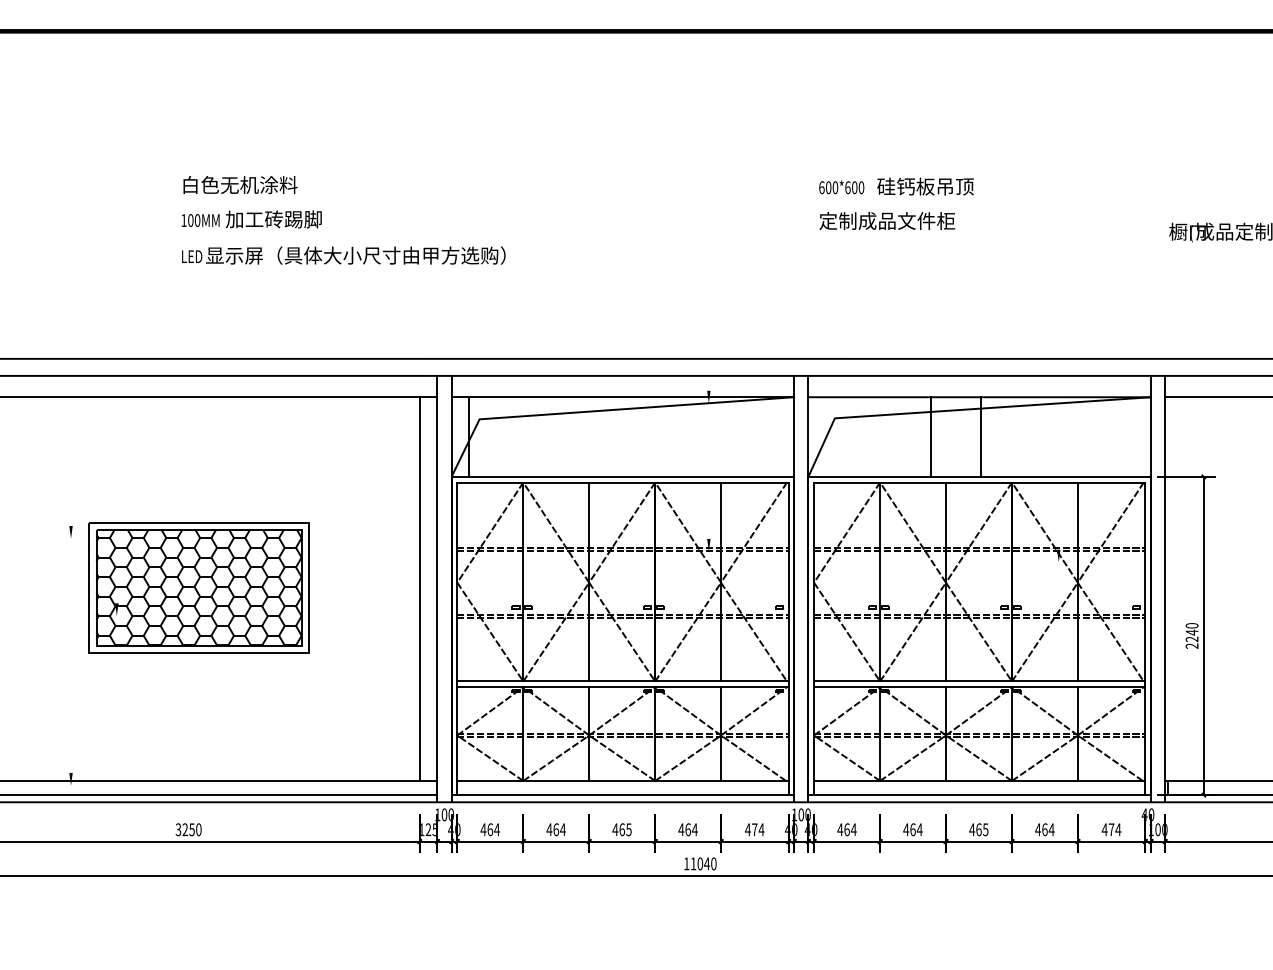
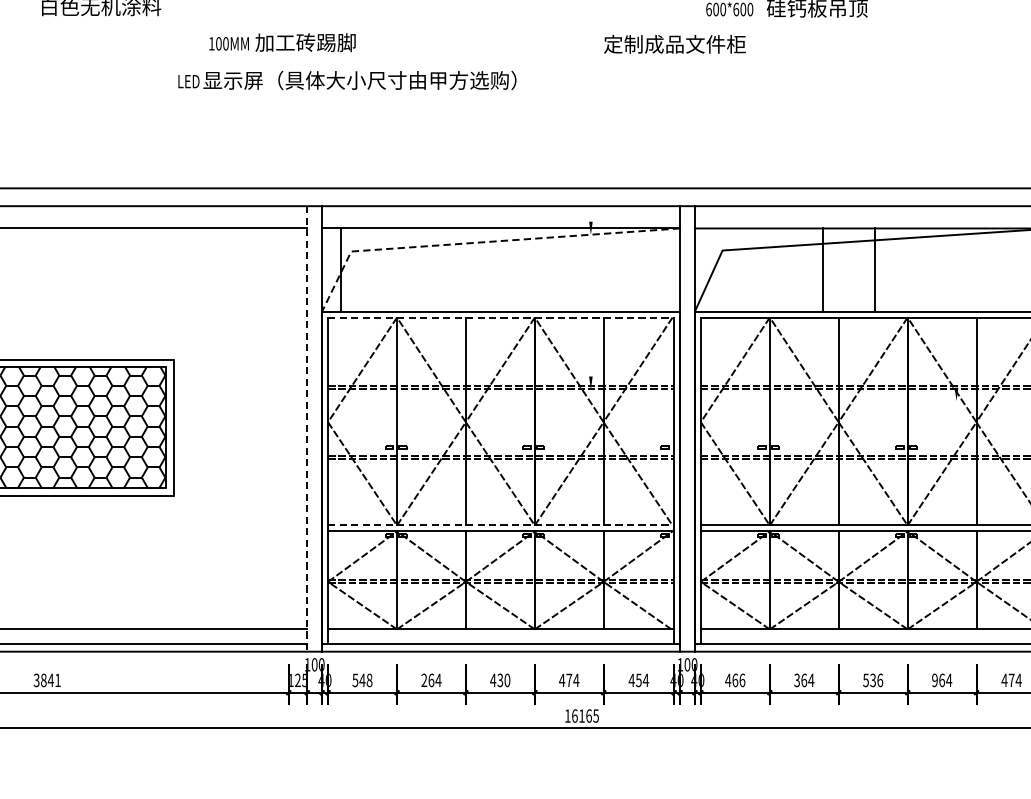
text: (251, 219) -> (282, 42), moved
text: (887, 220) -> (675, 43), moved
text: (343, 255) -> (347, 80), moved
line: (604, 410) -> (481, 242), solid -> dashed
line: (622, 482) -> (500, 317), solid -> dashed
line: (419, 588) -> (288, 428), removed
line: (437, 589) -> (307, 429), solid -> dashed
line: (622, 681) -> (500, 525), solid -> dashed
text: (191, 829) -> (50, 680), 3250 -> 3841
text: (489, 829) -> (361, 680), 464 -> 548
text: (549, 829) -> (424, 680), 464 -> 264
text: (625, 829) -> (503, 680), 465 -> 430
text: (687, 829) -> (568, 680), 464 -> 474
text: (754, 829) -> (638, 680), 474 -> 454
text: (853, 829) -> (742, 680), 464 -> 466
text: (906, 829) -> (797, 680), 464 -> 364
text: (978, 829) -> (872, 680), 465 -> 536
text: (1038, 829) -> (935, 680), 464 -> 964
text: (703, 863) -> (585, 715), 11040 -> 16165

